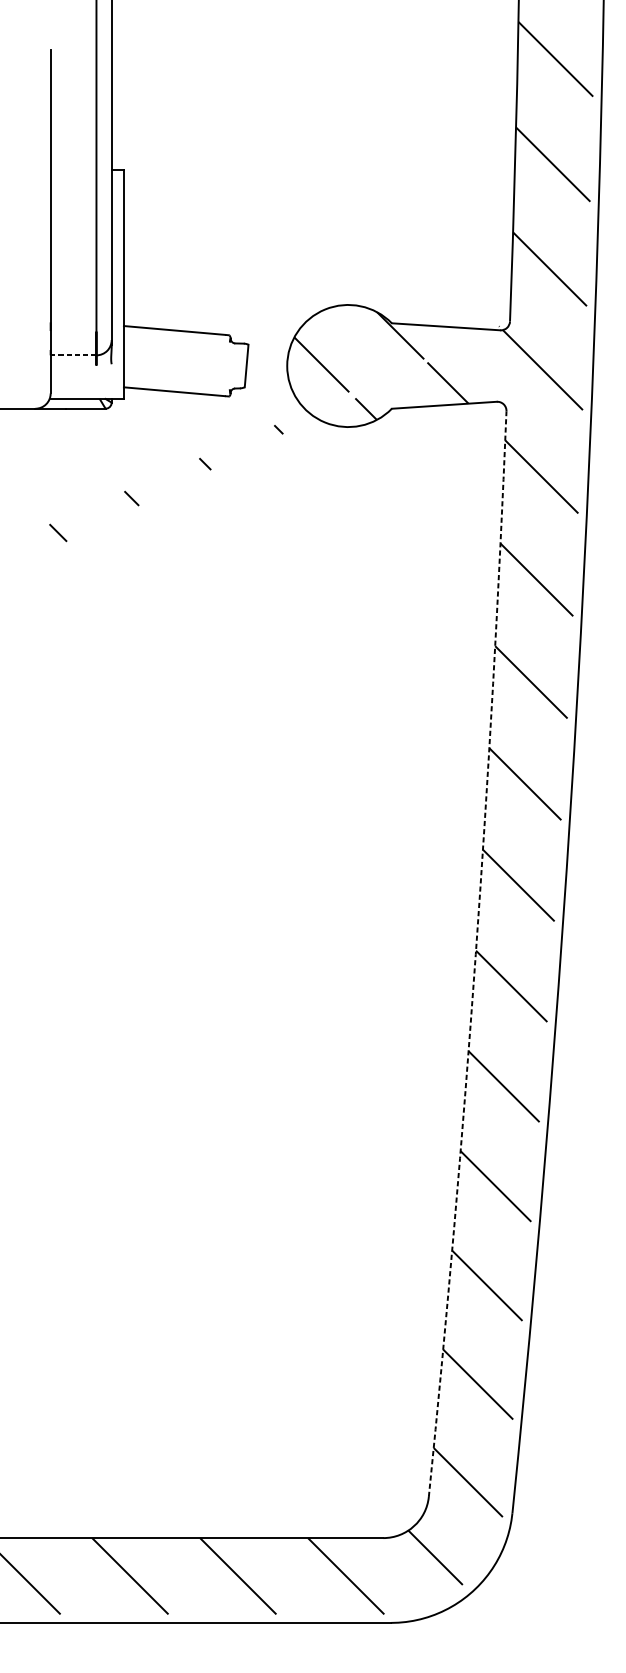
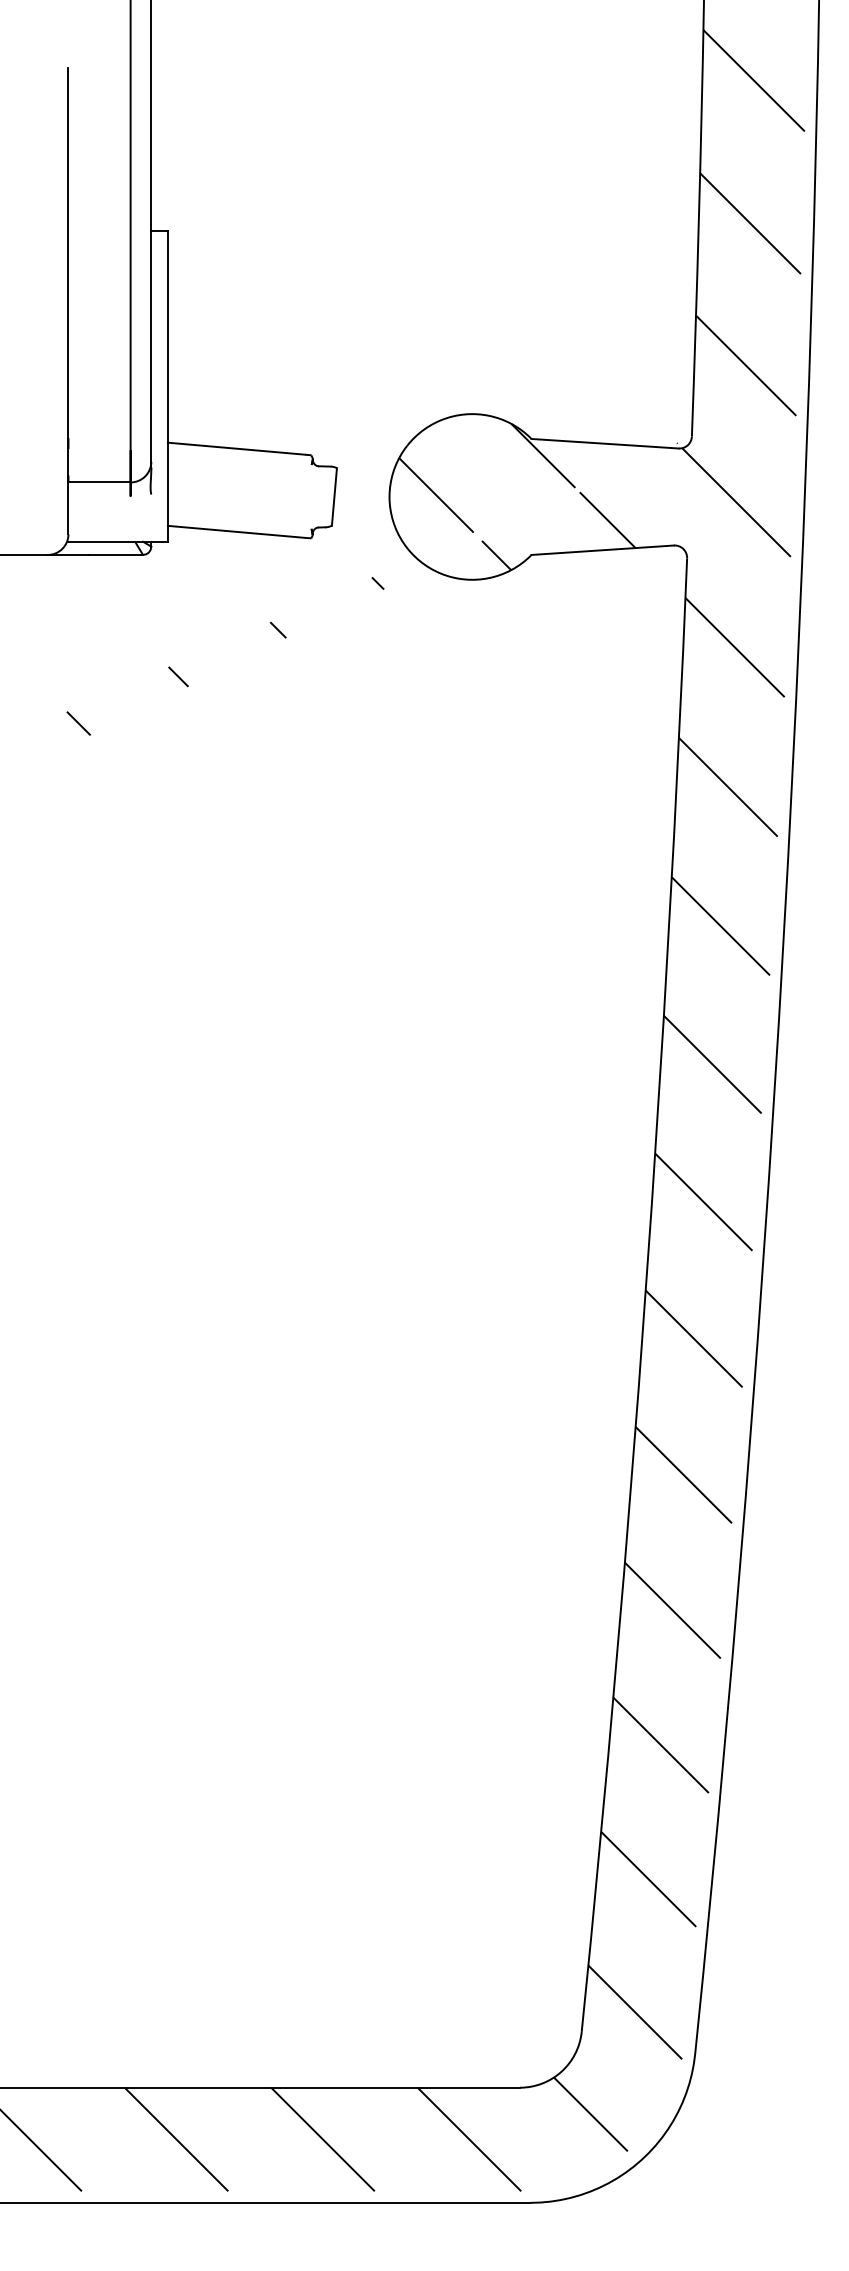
line: (73, 355) -> (99, 482), dashed -> solid
arc: (475, 954) -> (645, 1295), dashed -> solid

